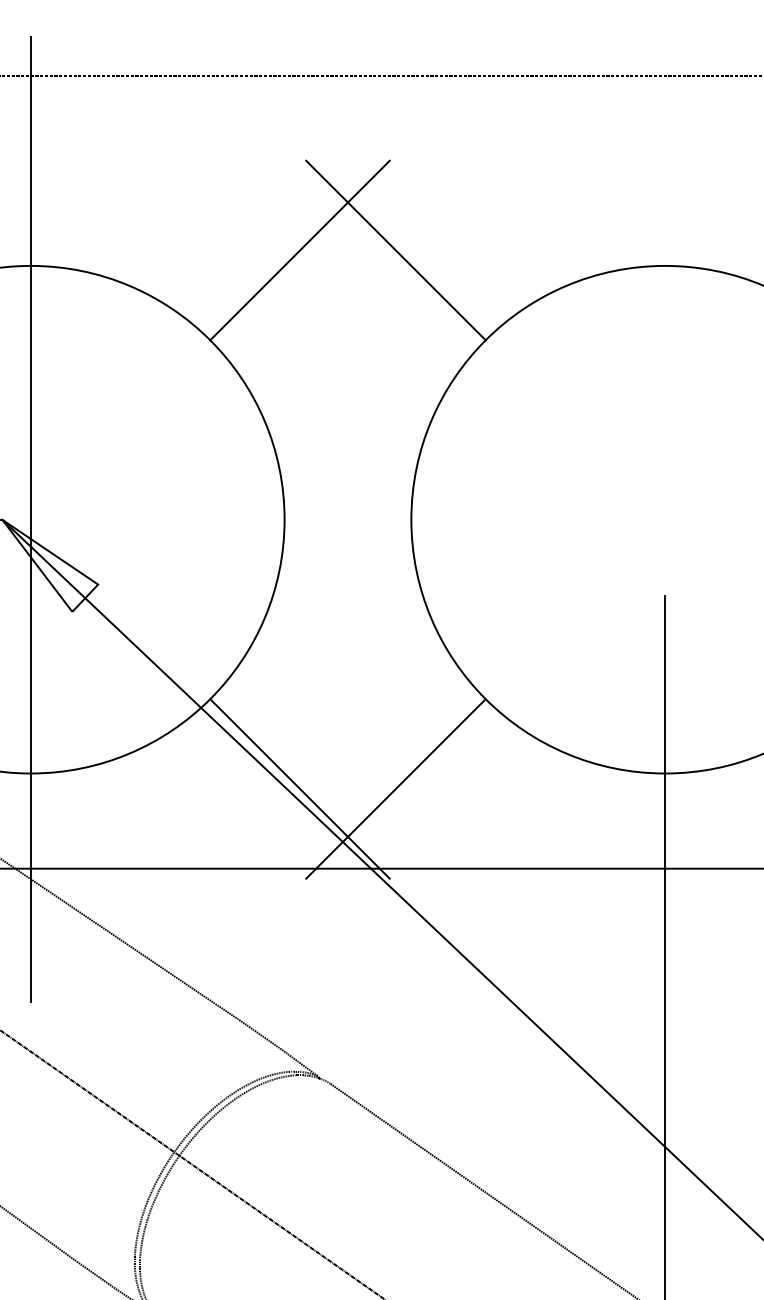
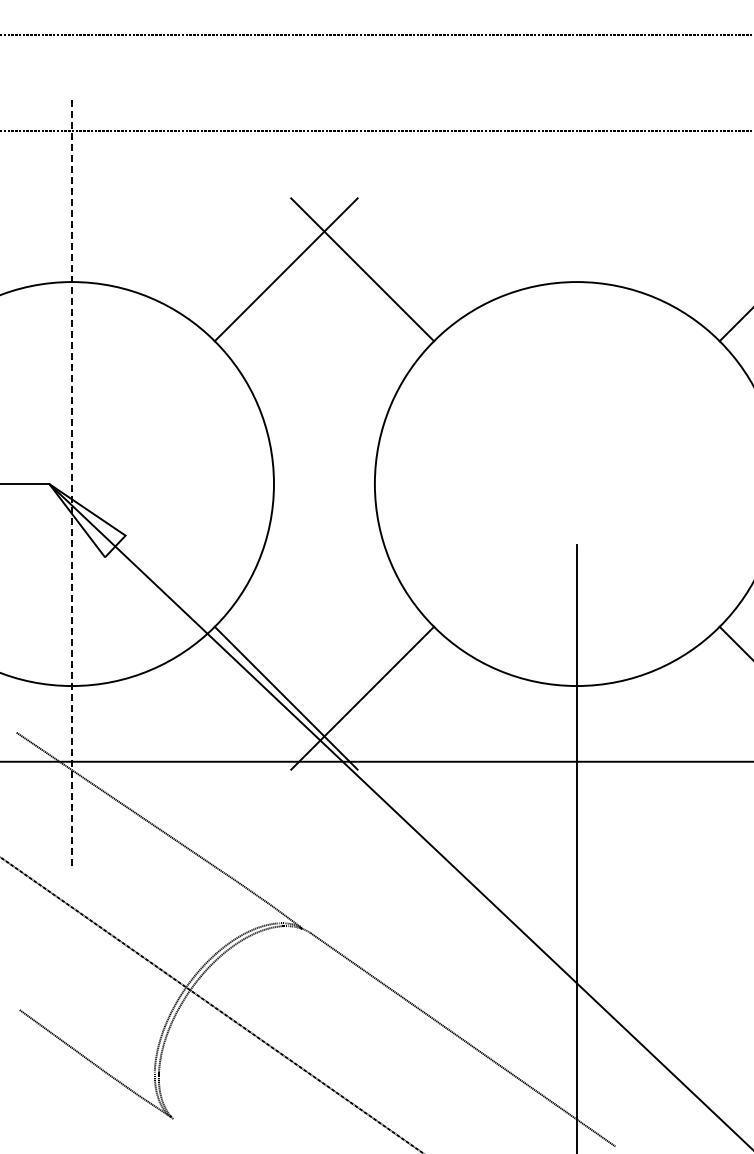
line: (31, 520) -> (72, 484), solid -> dashed

